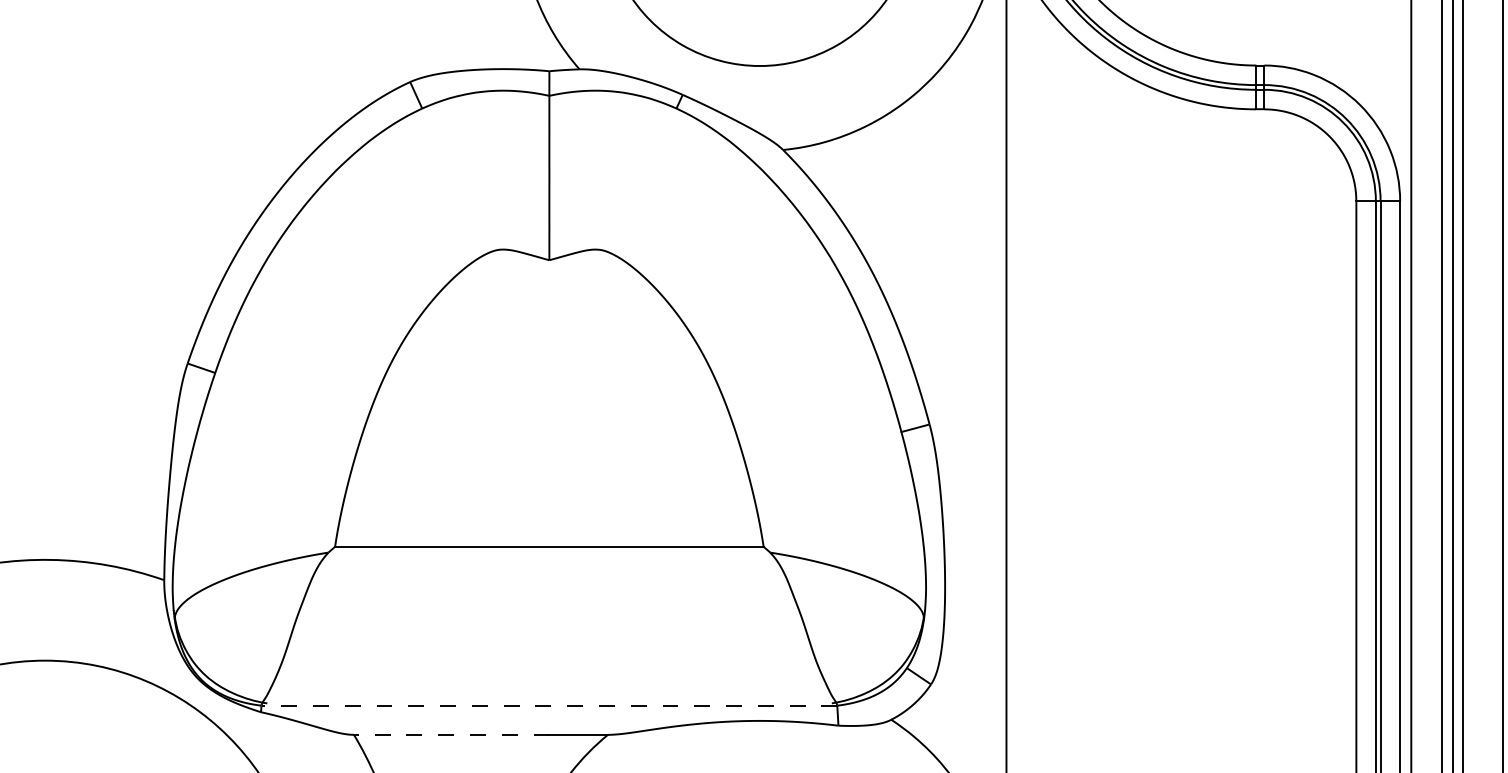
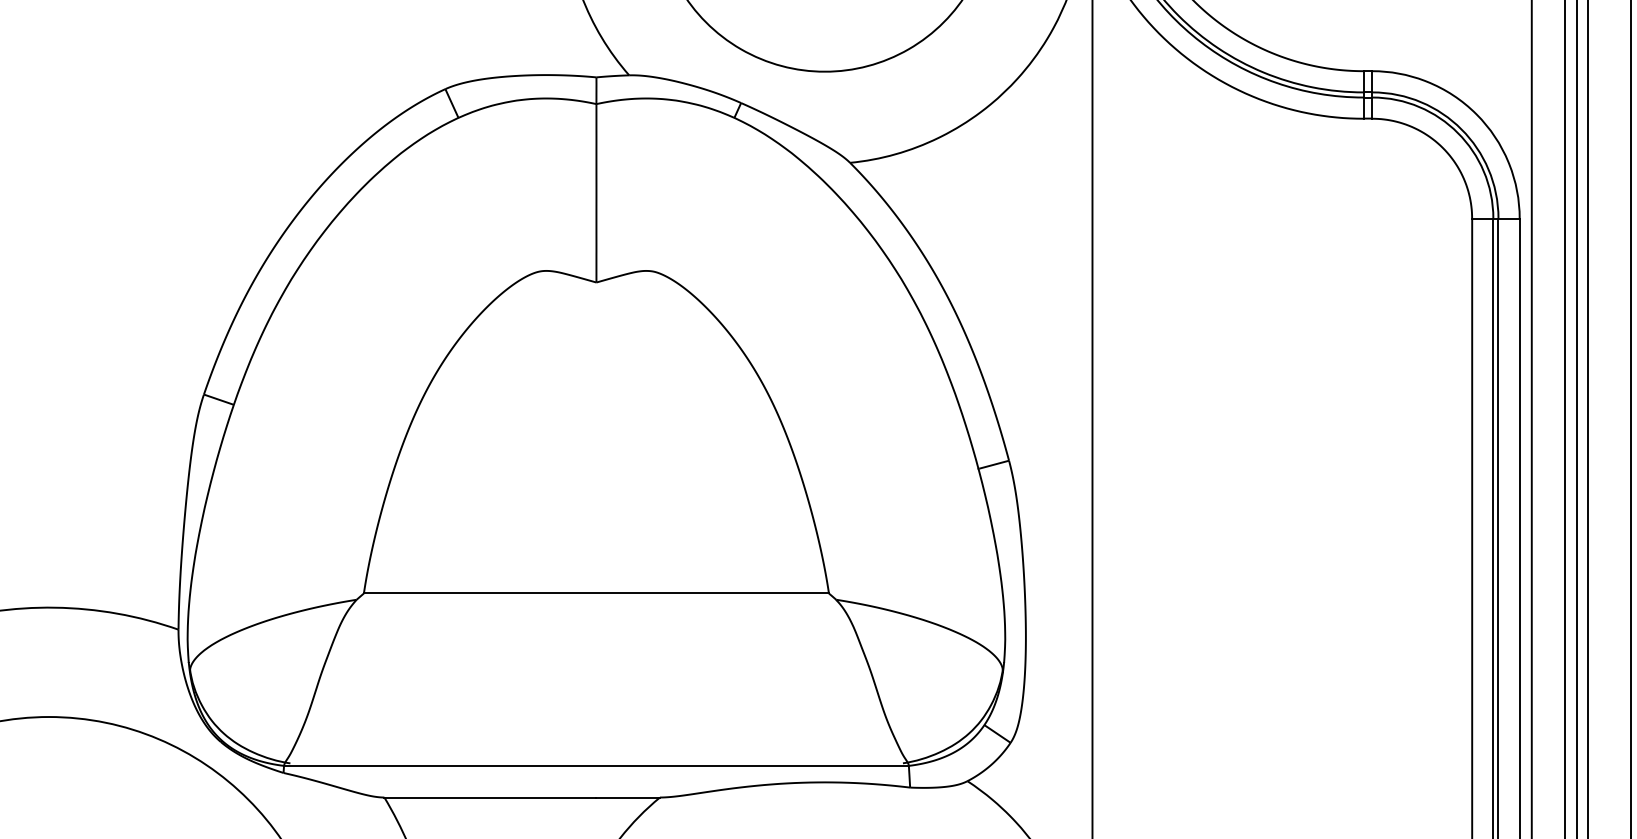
line: (548, 705) -> (595, 765), dashed -> solid
line: (450, 734) -> (489, 797), dashed -> solid

